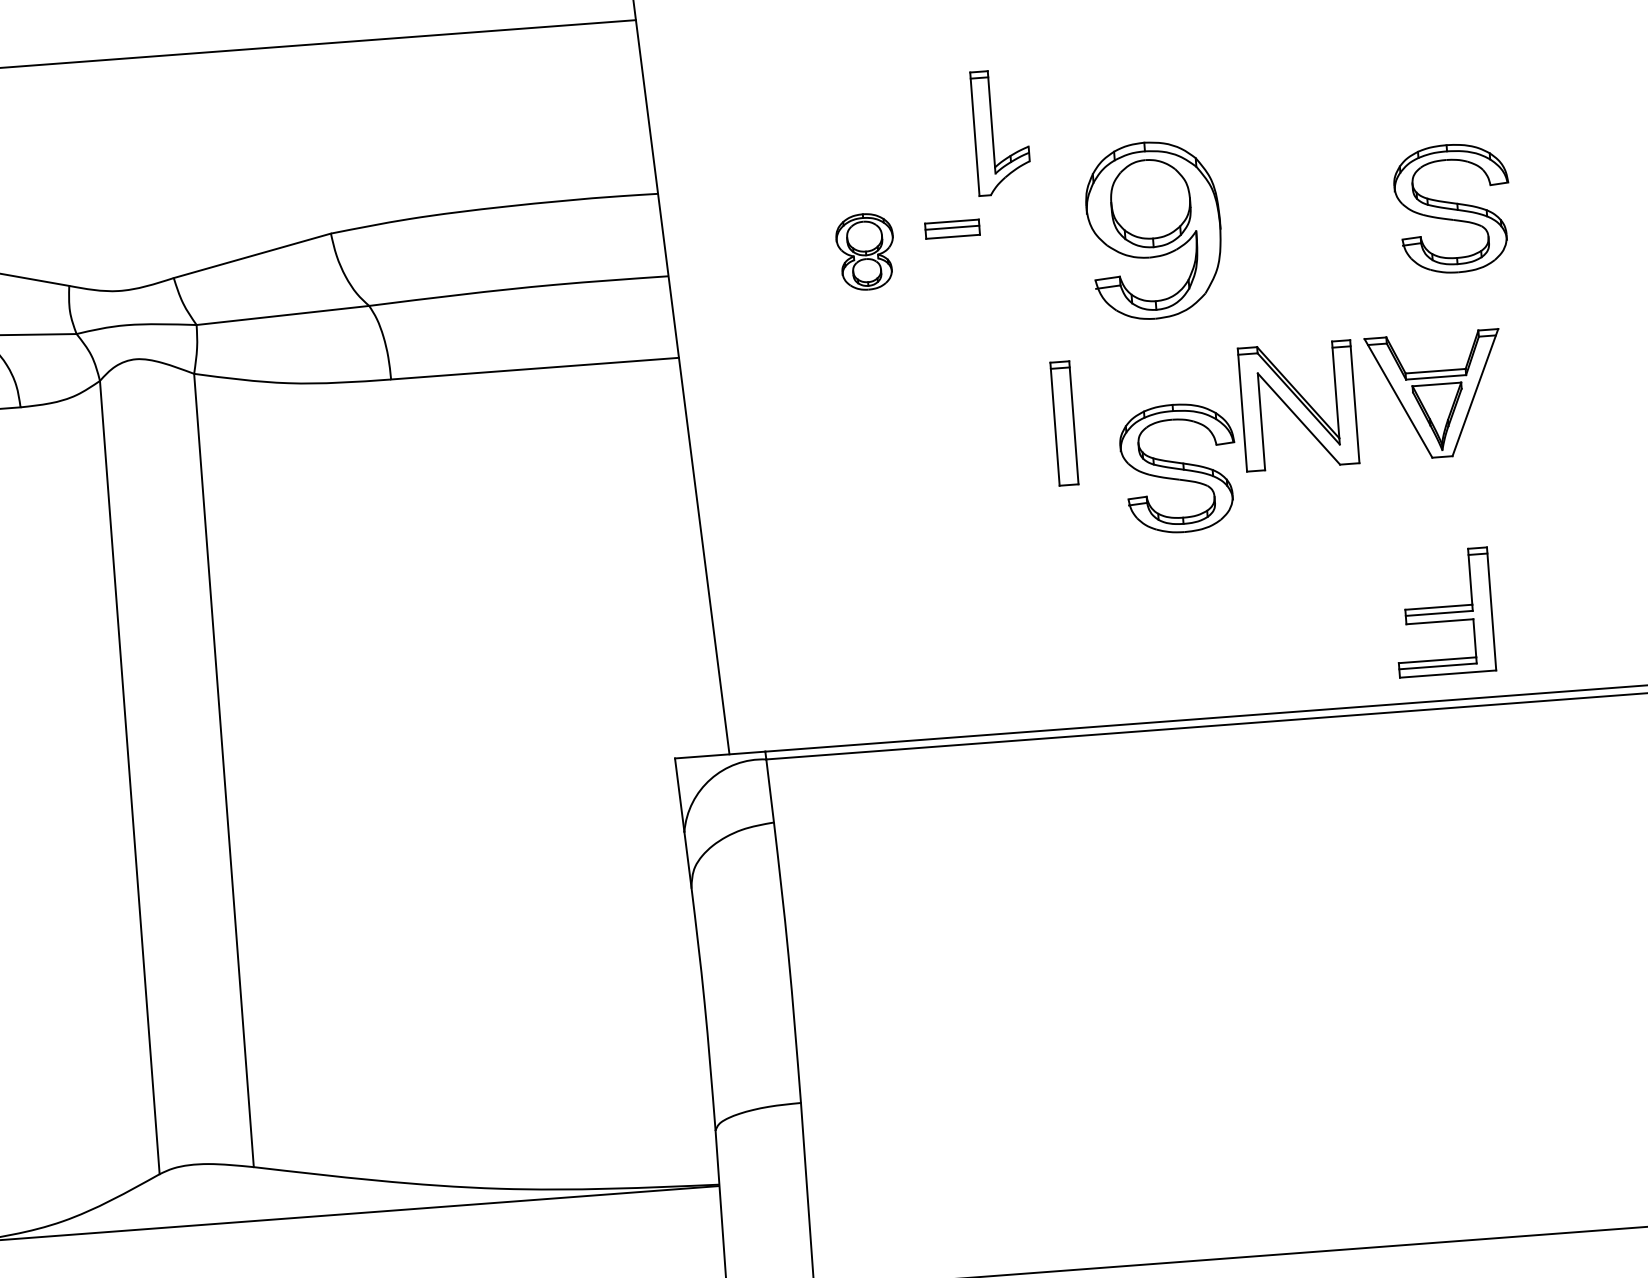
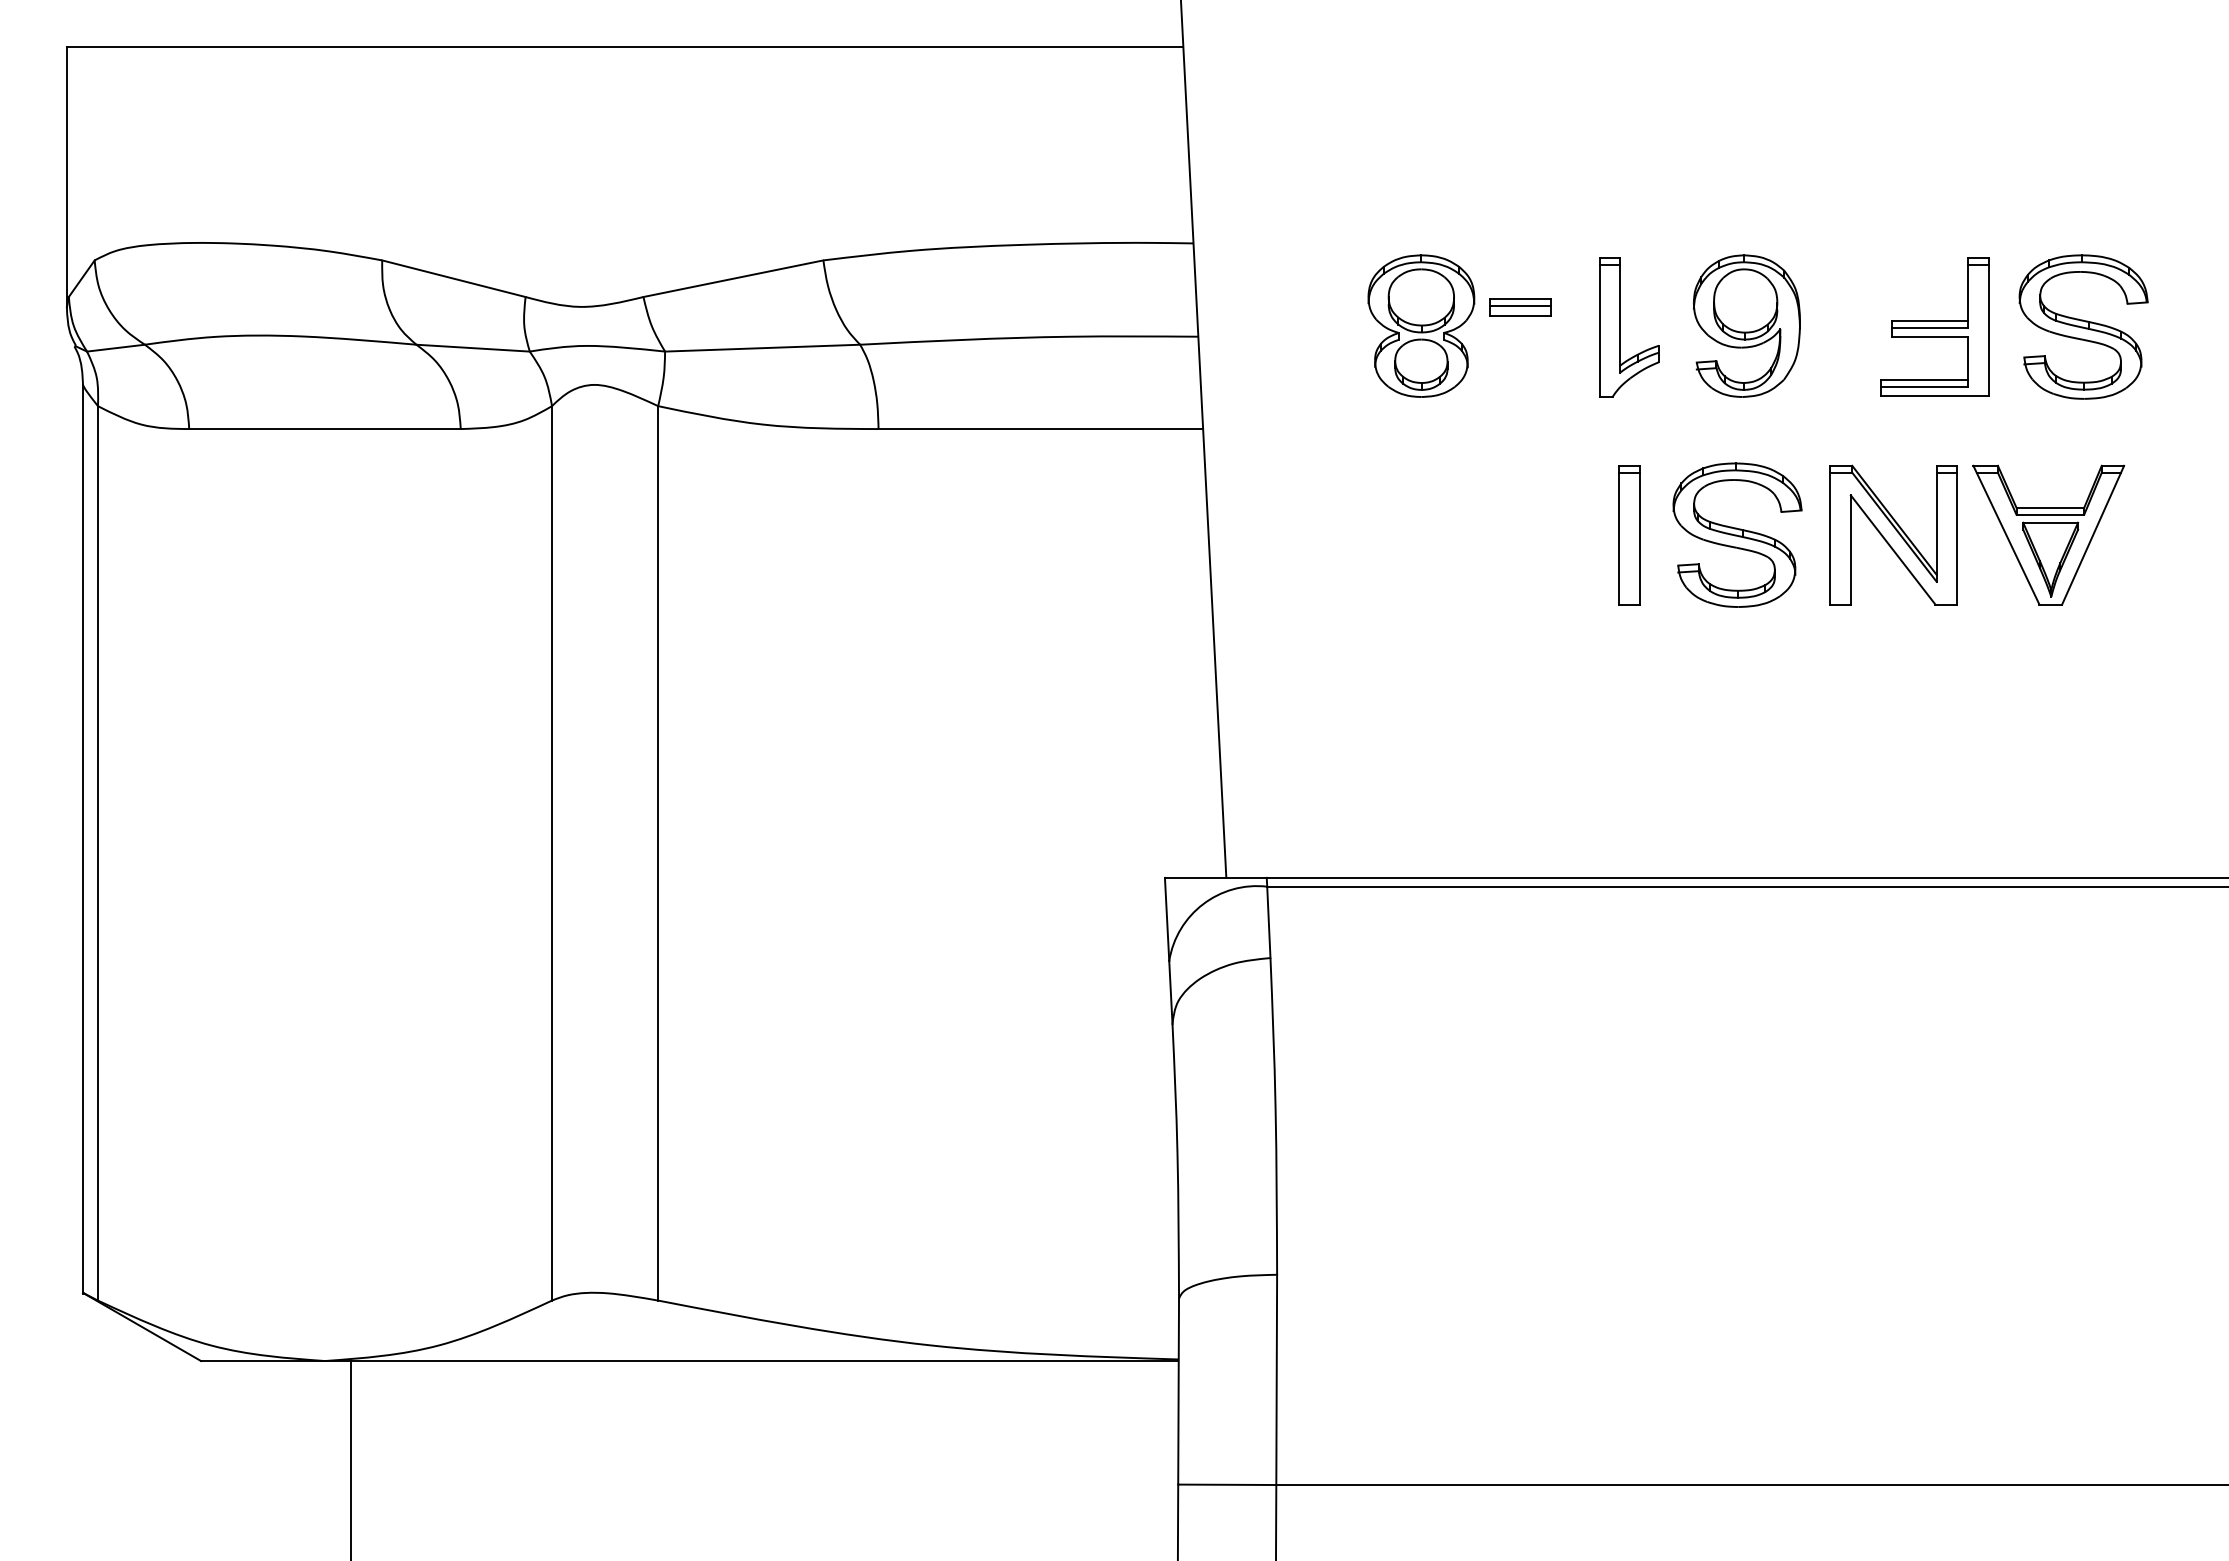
part: (993, 133) -> (1620, 327), moved
part: (1153, 229) -> (1746, 325), size x0.71
part: (865, 251) -> (1421, 325), size x1.67
part: (1179, 467) -> (1737, 534), moved
part: (1443, 612) -> (1934, 326), moved

